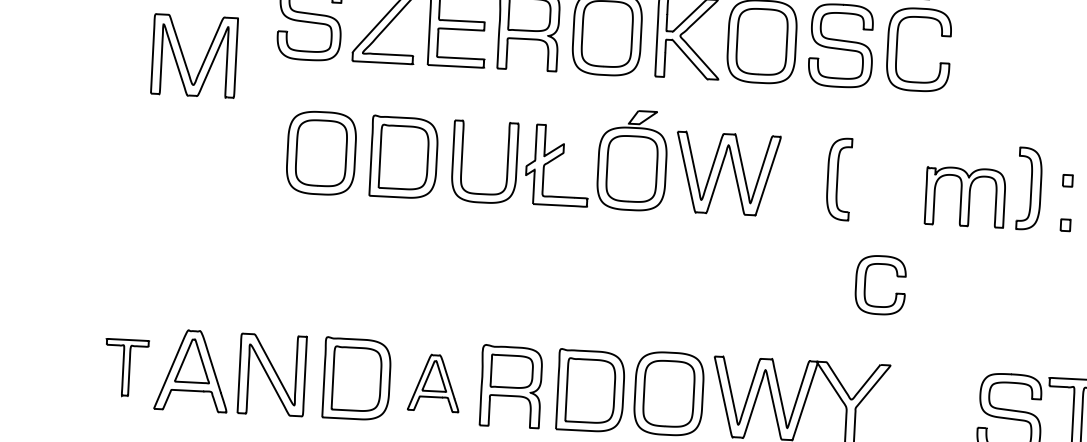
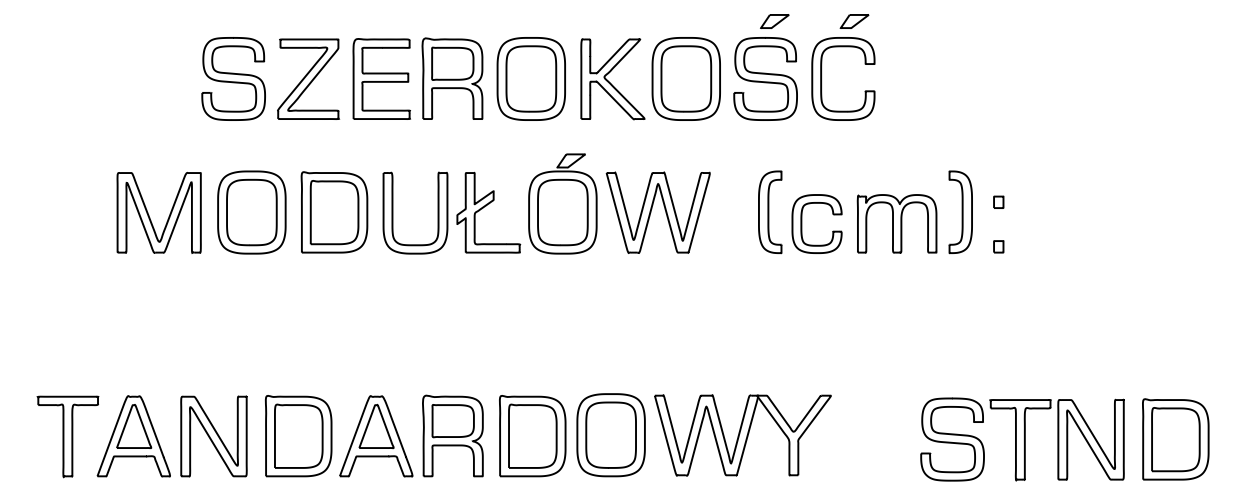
part: (185, 60) -> (150, 217), moved
part: (866, 283) -> (802, 223), moved
part: (125, 367) -> (67, 436), size x1.43
part: (434, 383) -> (376, 436), size x1.43

